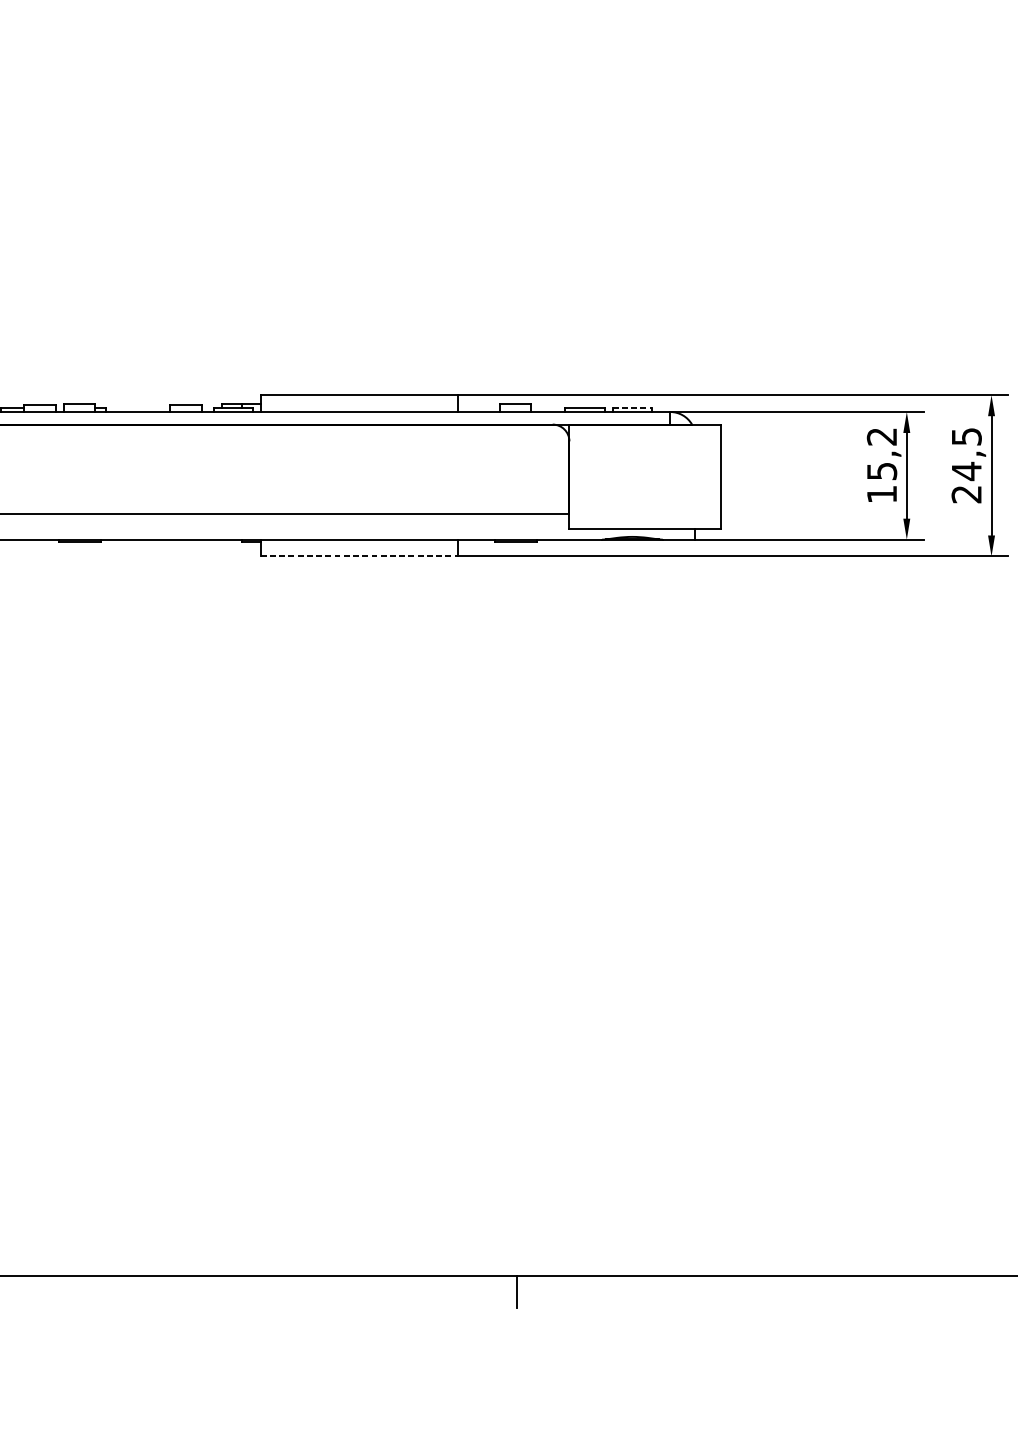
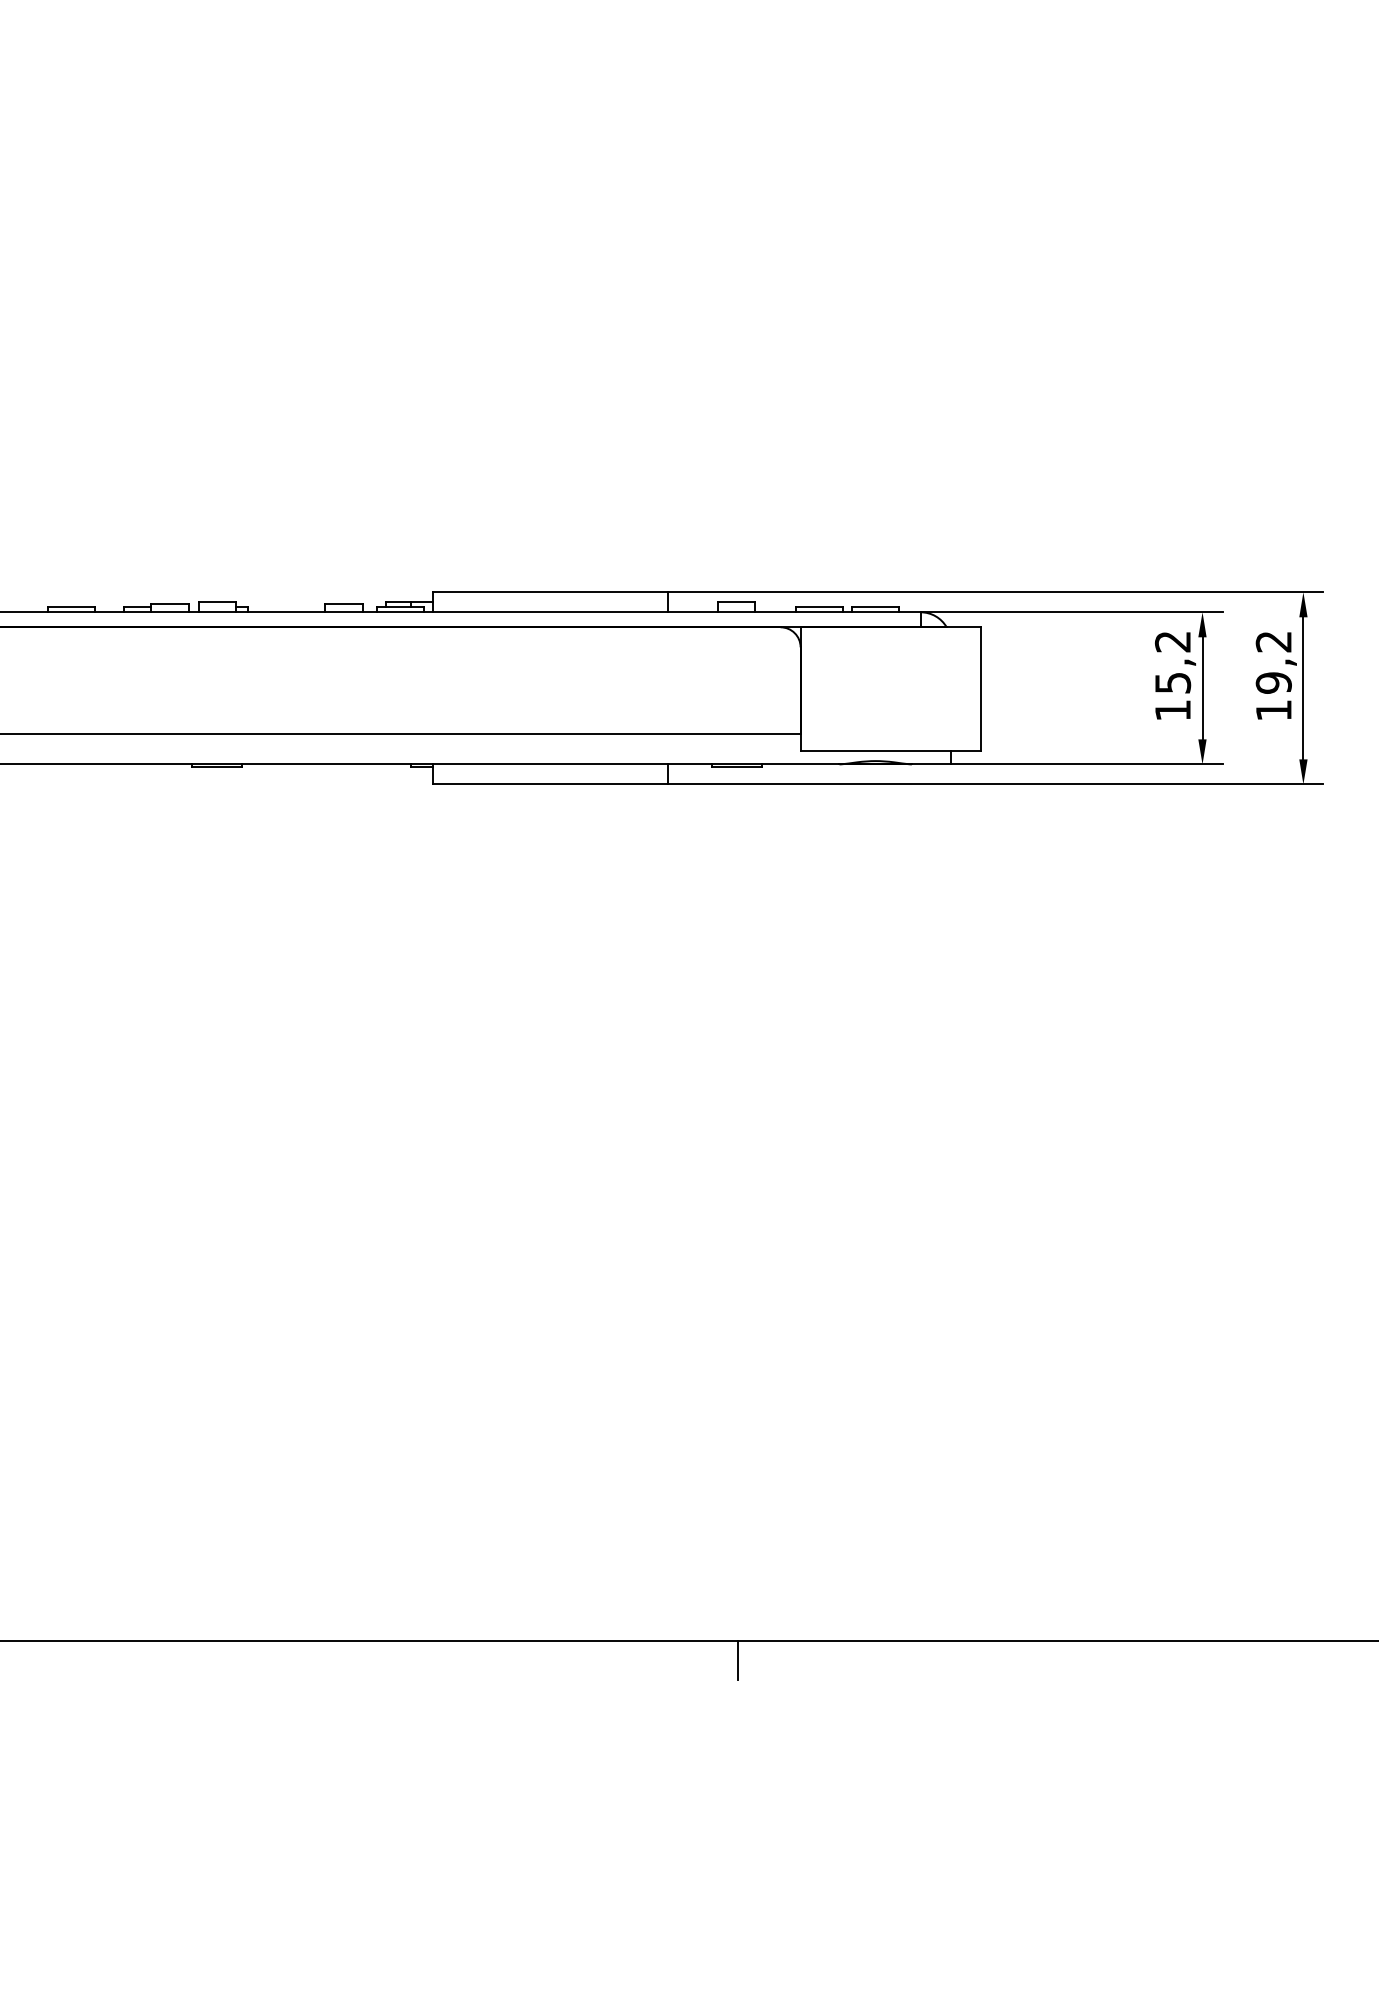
line: (632, 407) -> (875, 607), dashed -> solid
text: (966, 465) -> (1273, 676), 24,5 -> 19,2
line: (359, 556) -> (550, 784), dashed -> solid

